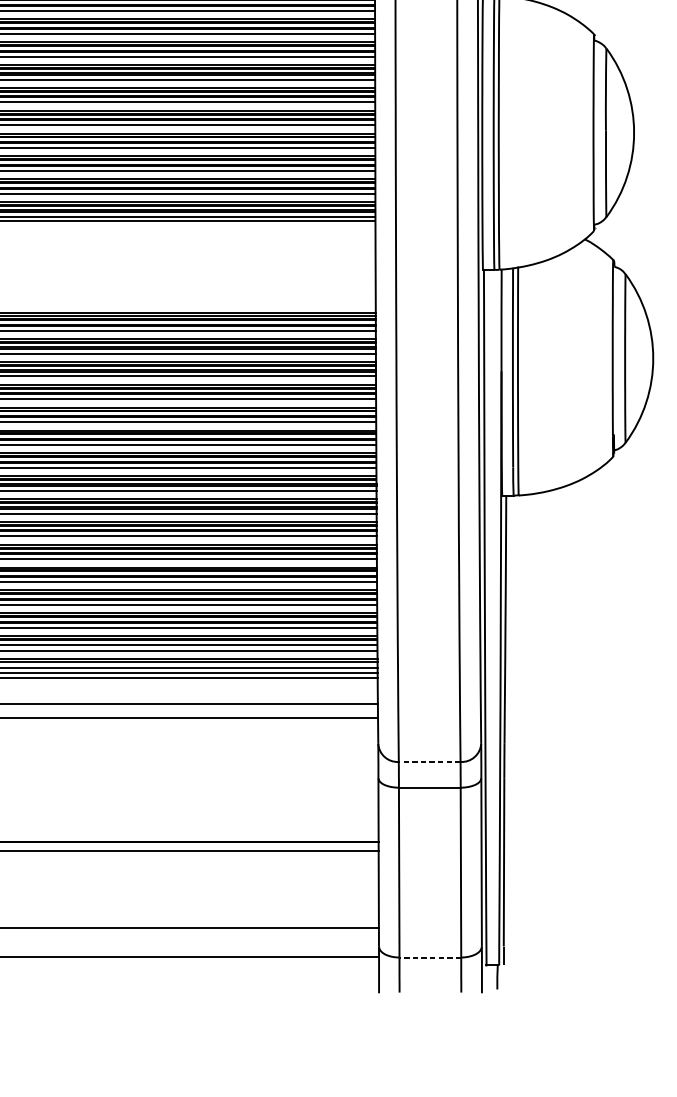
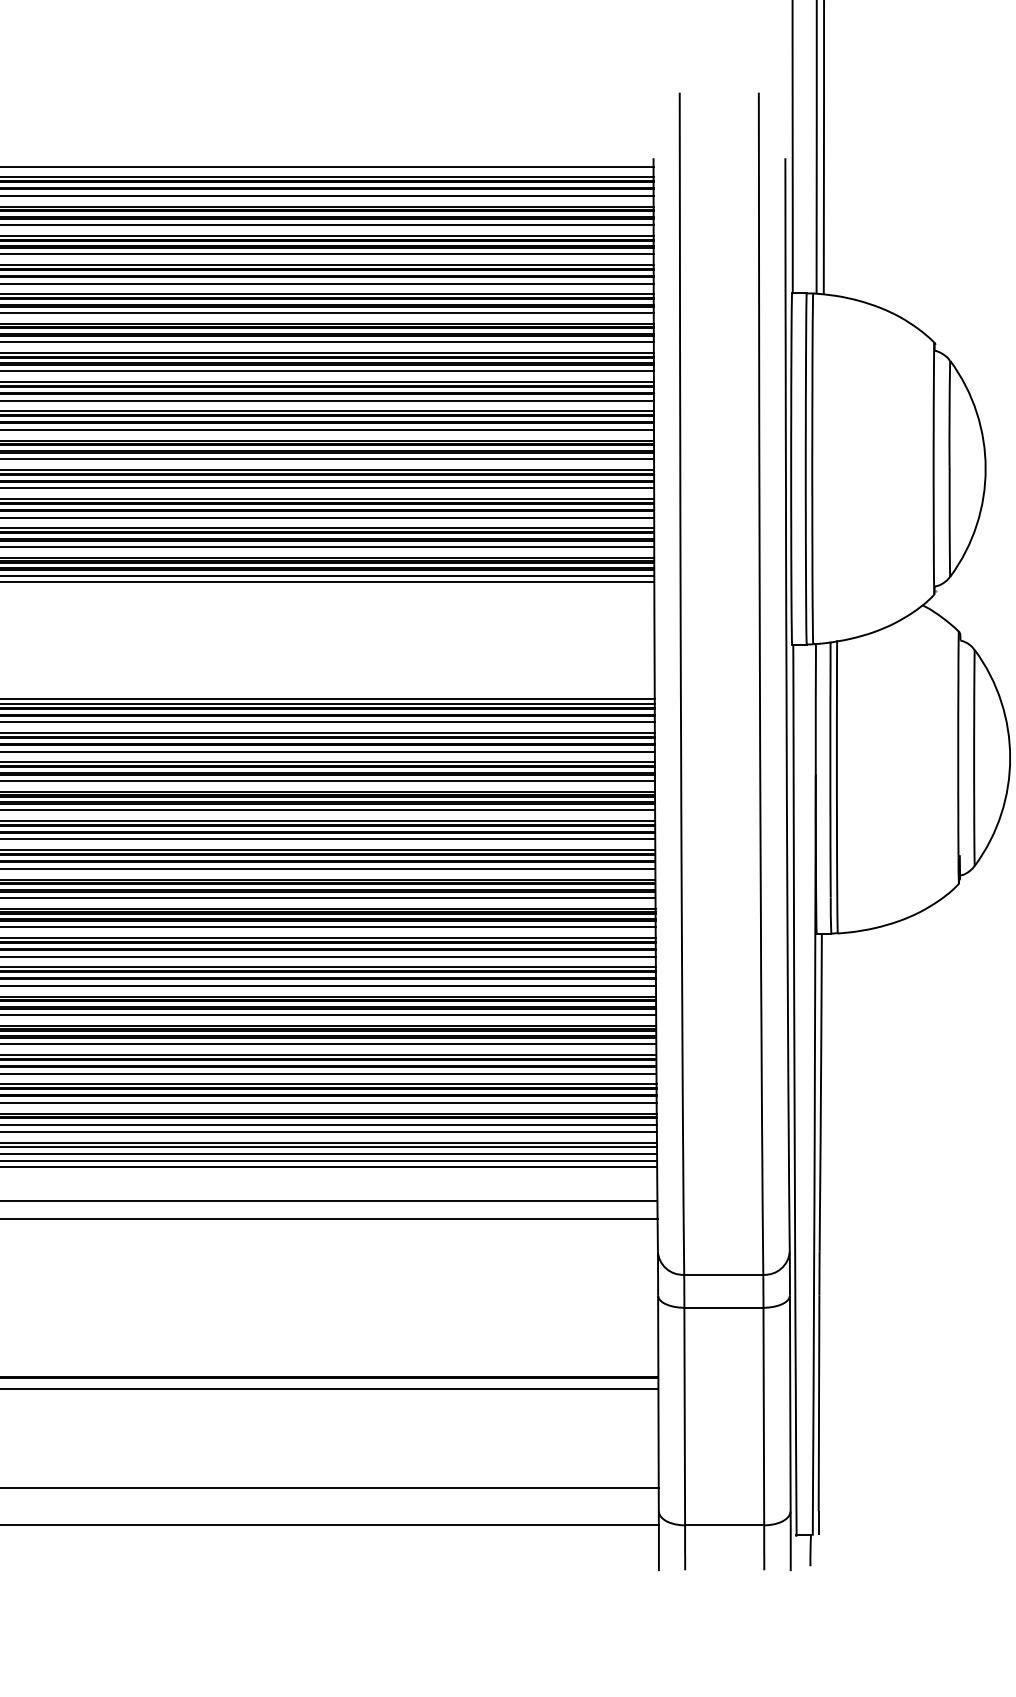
line: (429, 761) -> (723, 1274), dashed -> solid
line: (430, 957) -> (724, 1525), dashed -> solid

